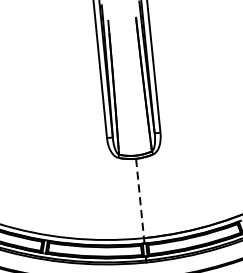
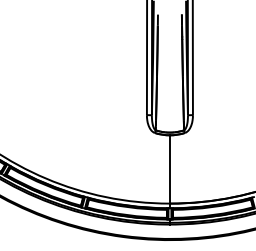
line: (139, 198) -> (169, 169), dashed -> solid

